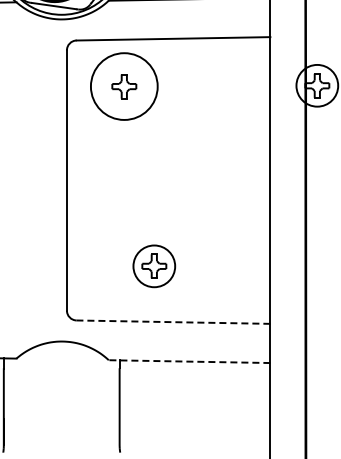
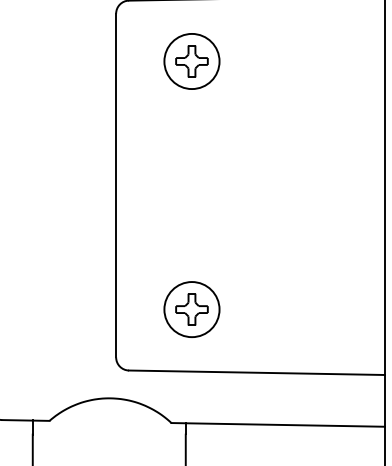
circle: (124, 86) -> (192, 61), size x0.62
part: (154, 266) -> (192, 309), moved
line: (173, 322) -> (256, 373), dashed -> solid
line: (189, 361) -> (278, 424), dashed -> solid

